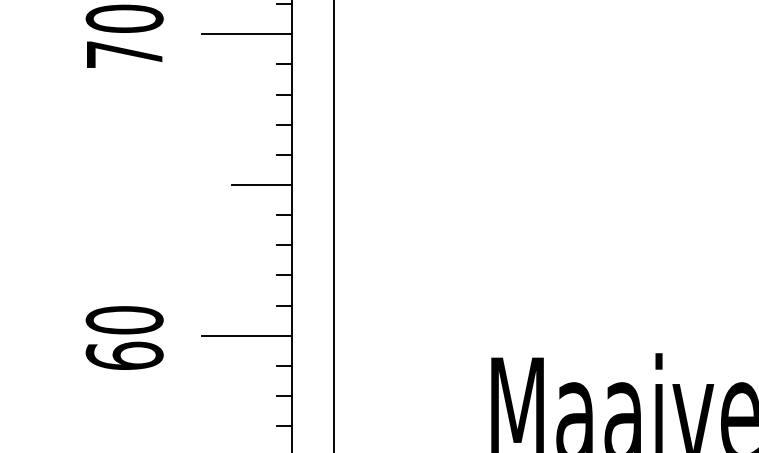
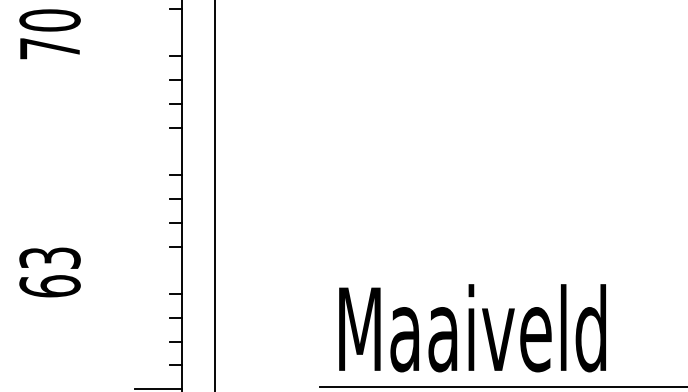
line: (246, 34) -> (146, 32), removed
line: (262, 185) -> (158, 151), removed
text: (123, 320) -> (49, 258), 60 -> 63
line: (246, 335) -> (146, 270), removed

